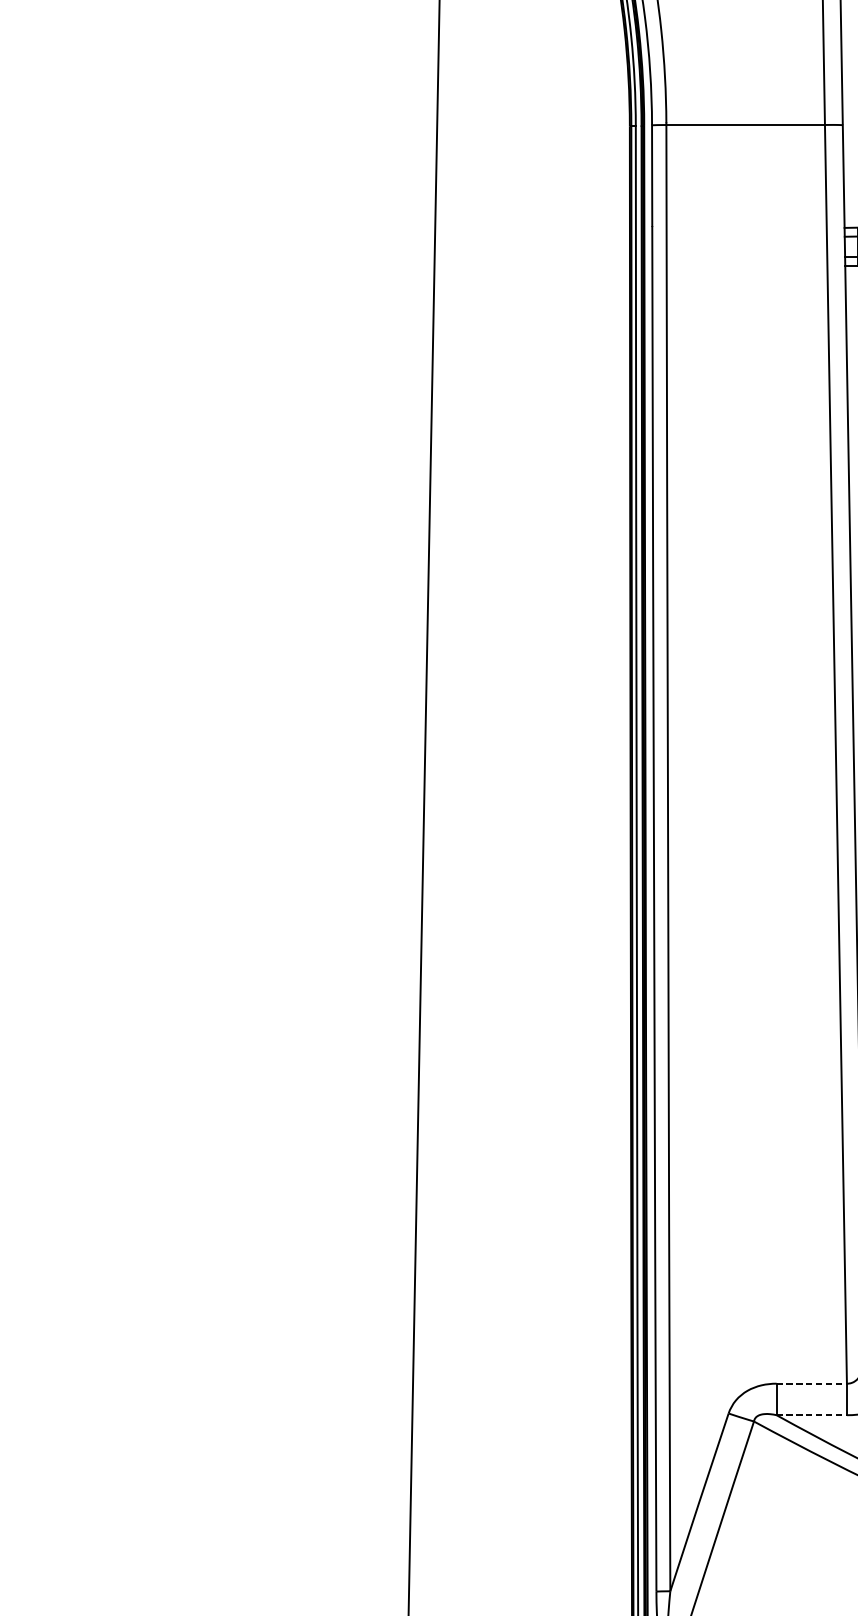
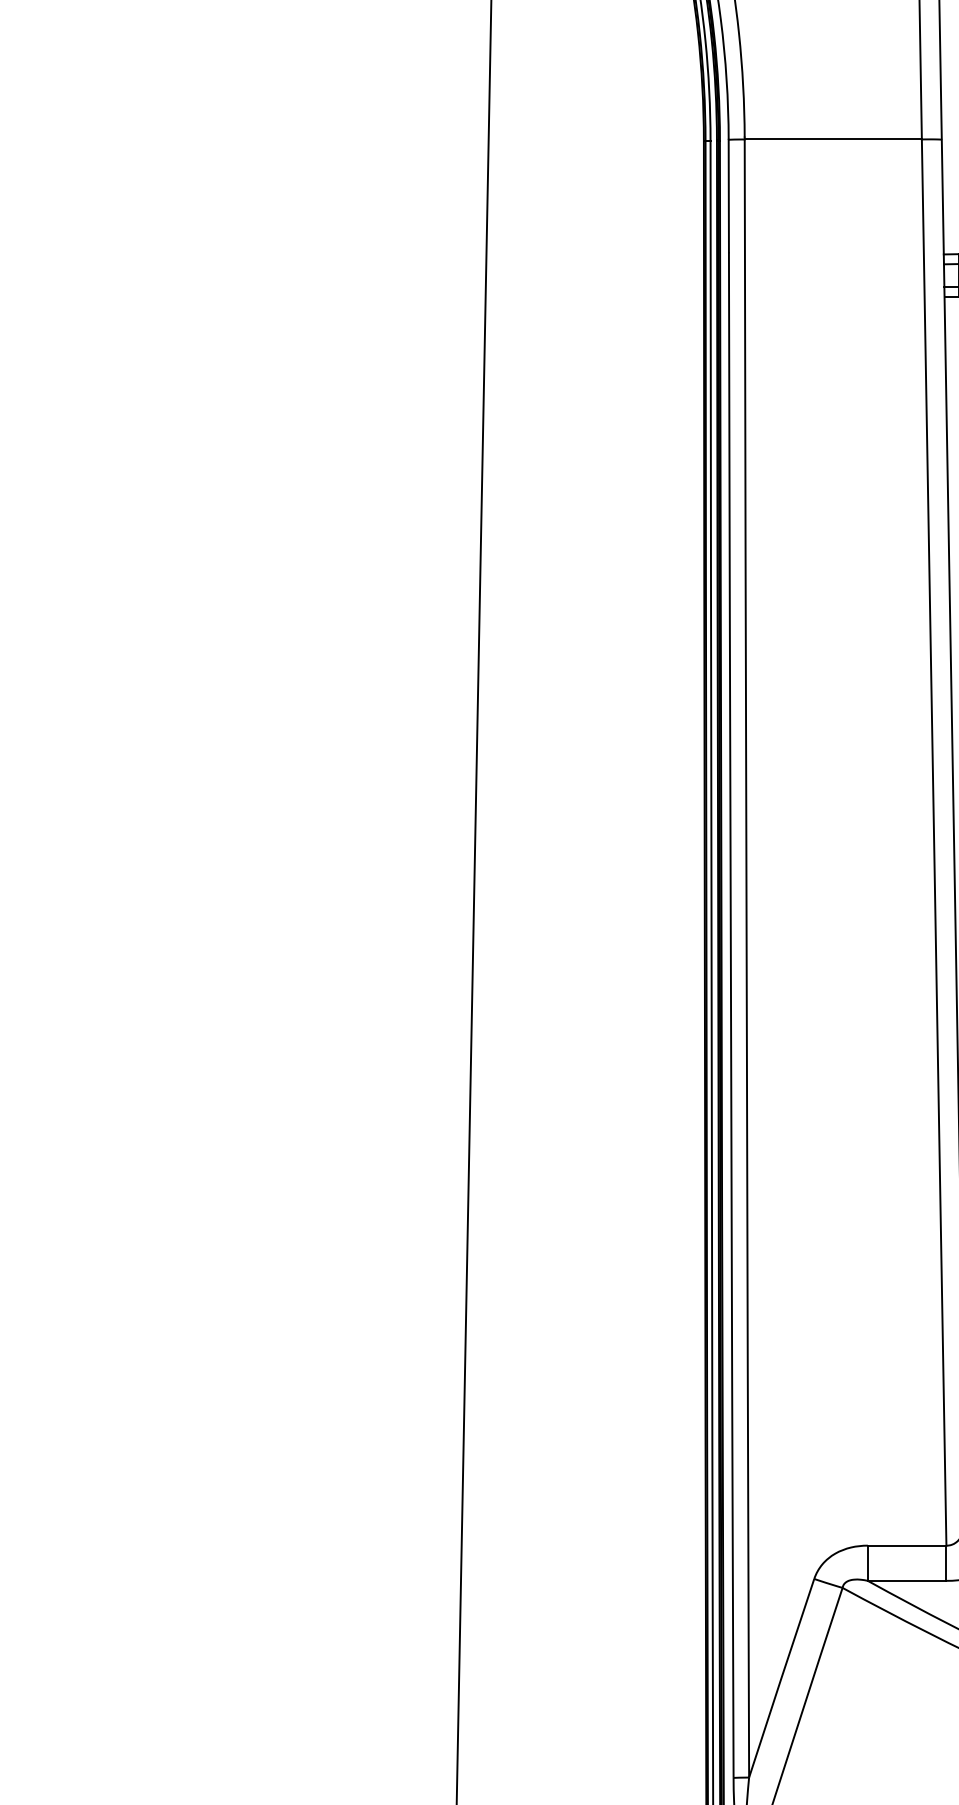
line: (812, 1383) -> (907, 1545), dashed -> solid
line: (812, 1414) -> (907, 1580), dashed -> solid

